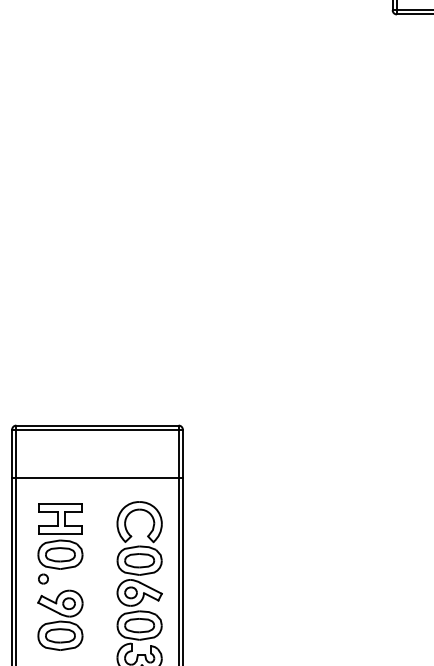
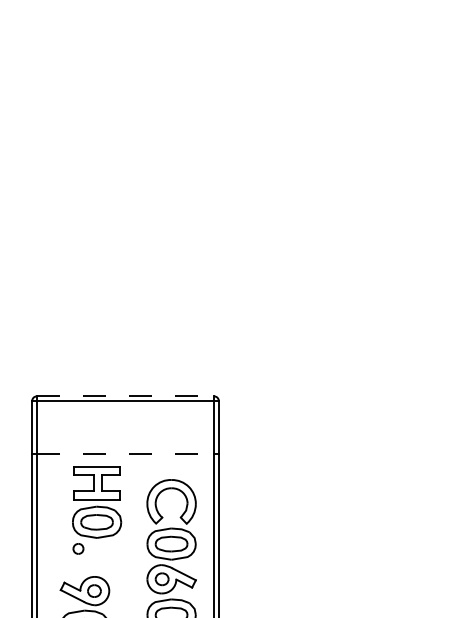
line: (98, 425) -> (126, 396), solid -> dashed
line: (98, 478) -> (126, 454), solid -> dashed
part: (60, 543) -> (97, 509), moved

